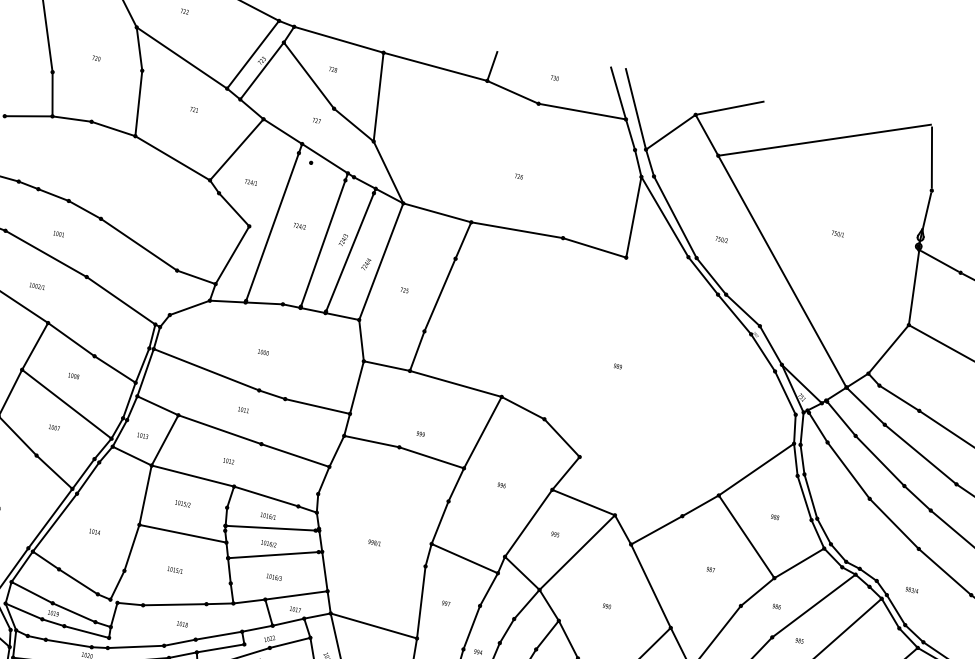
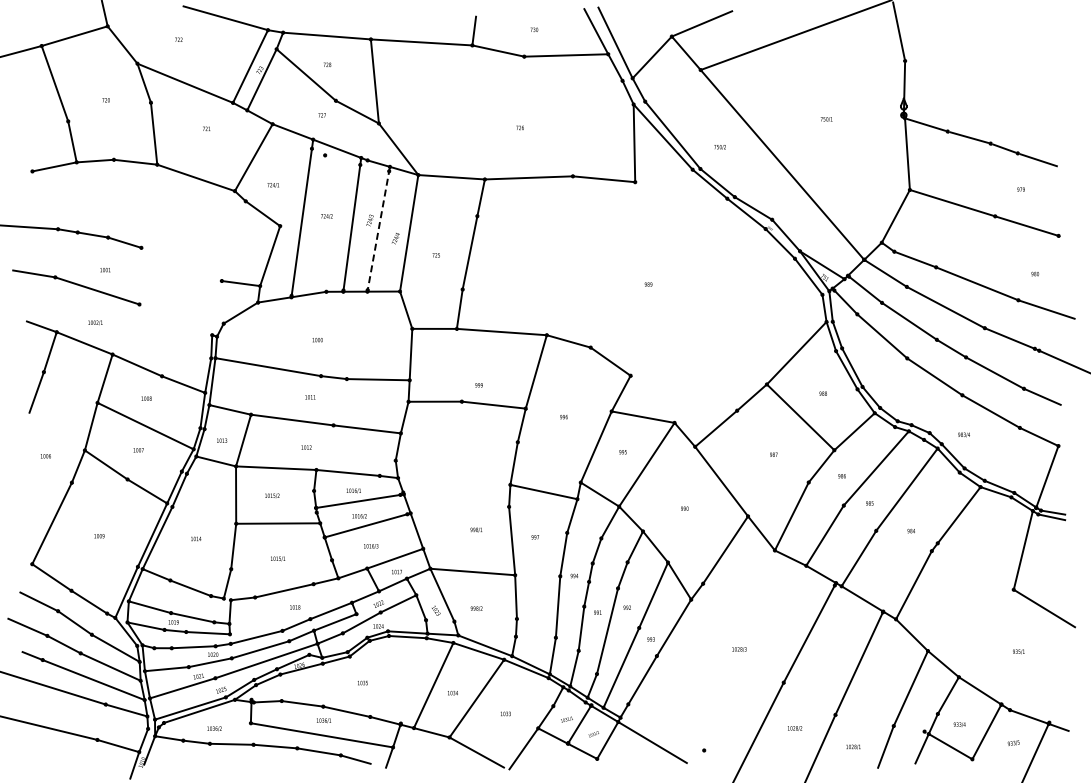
line: (138, 244) -> (181, 264), removed
line: (350, 251) -> (378, 229), solid -> dashed
line: (120, 300) -> (175, 319), removed
text: (374, 542) -> (476, 529), moved

